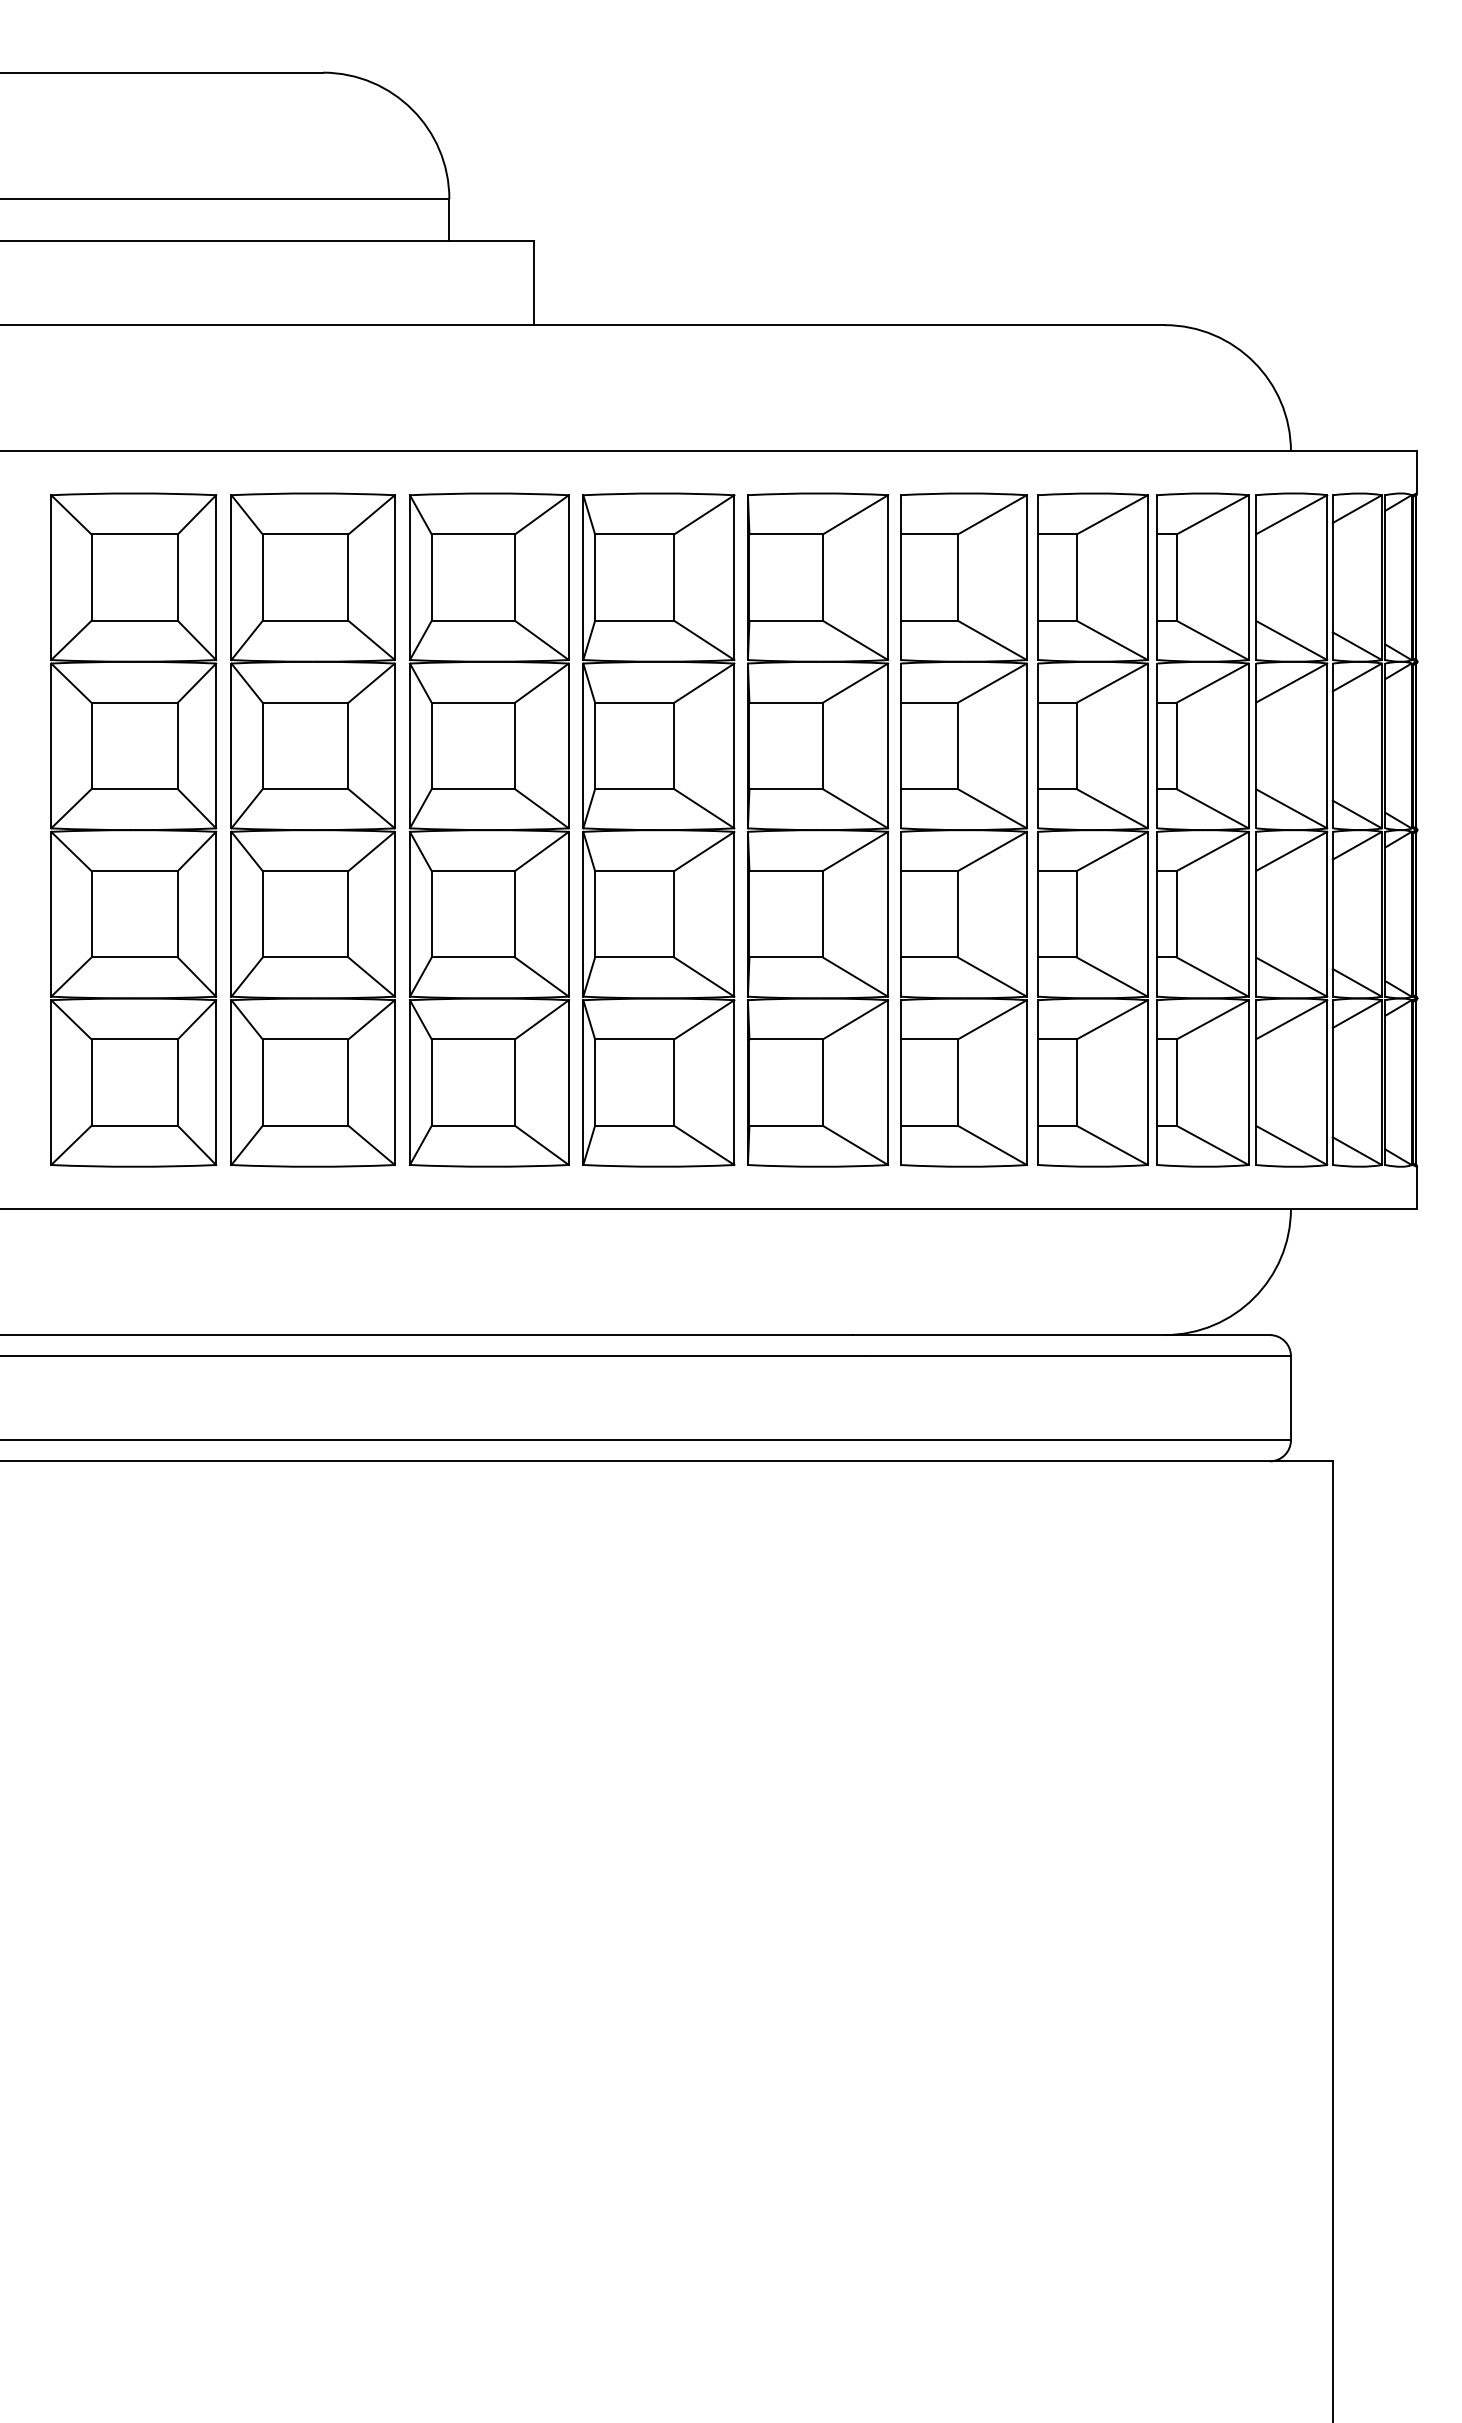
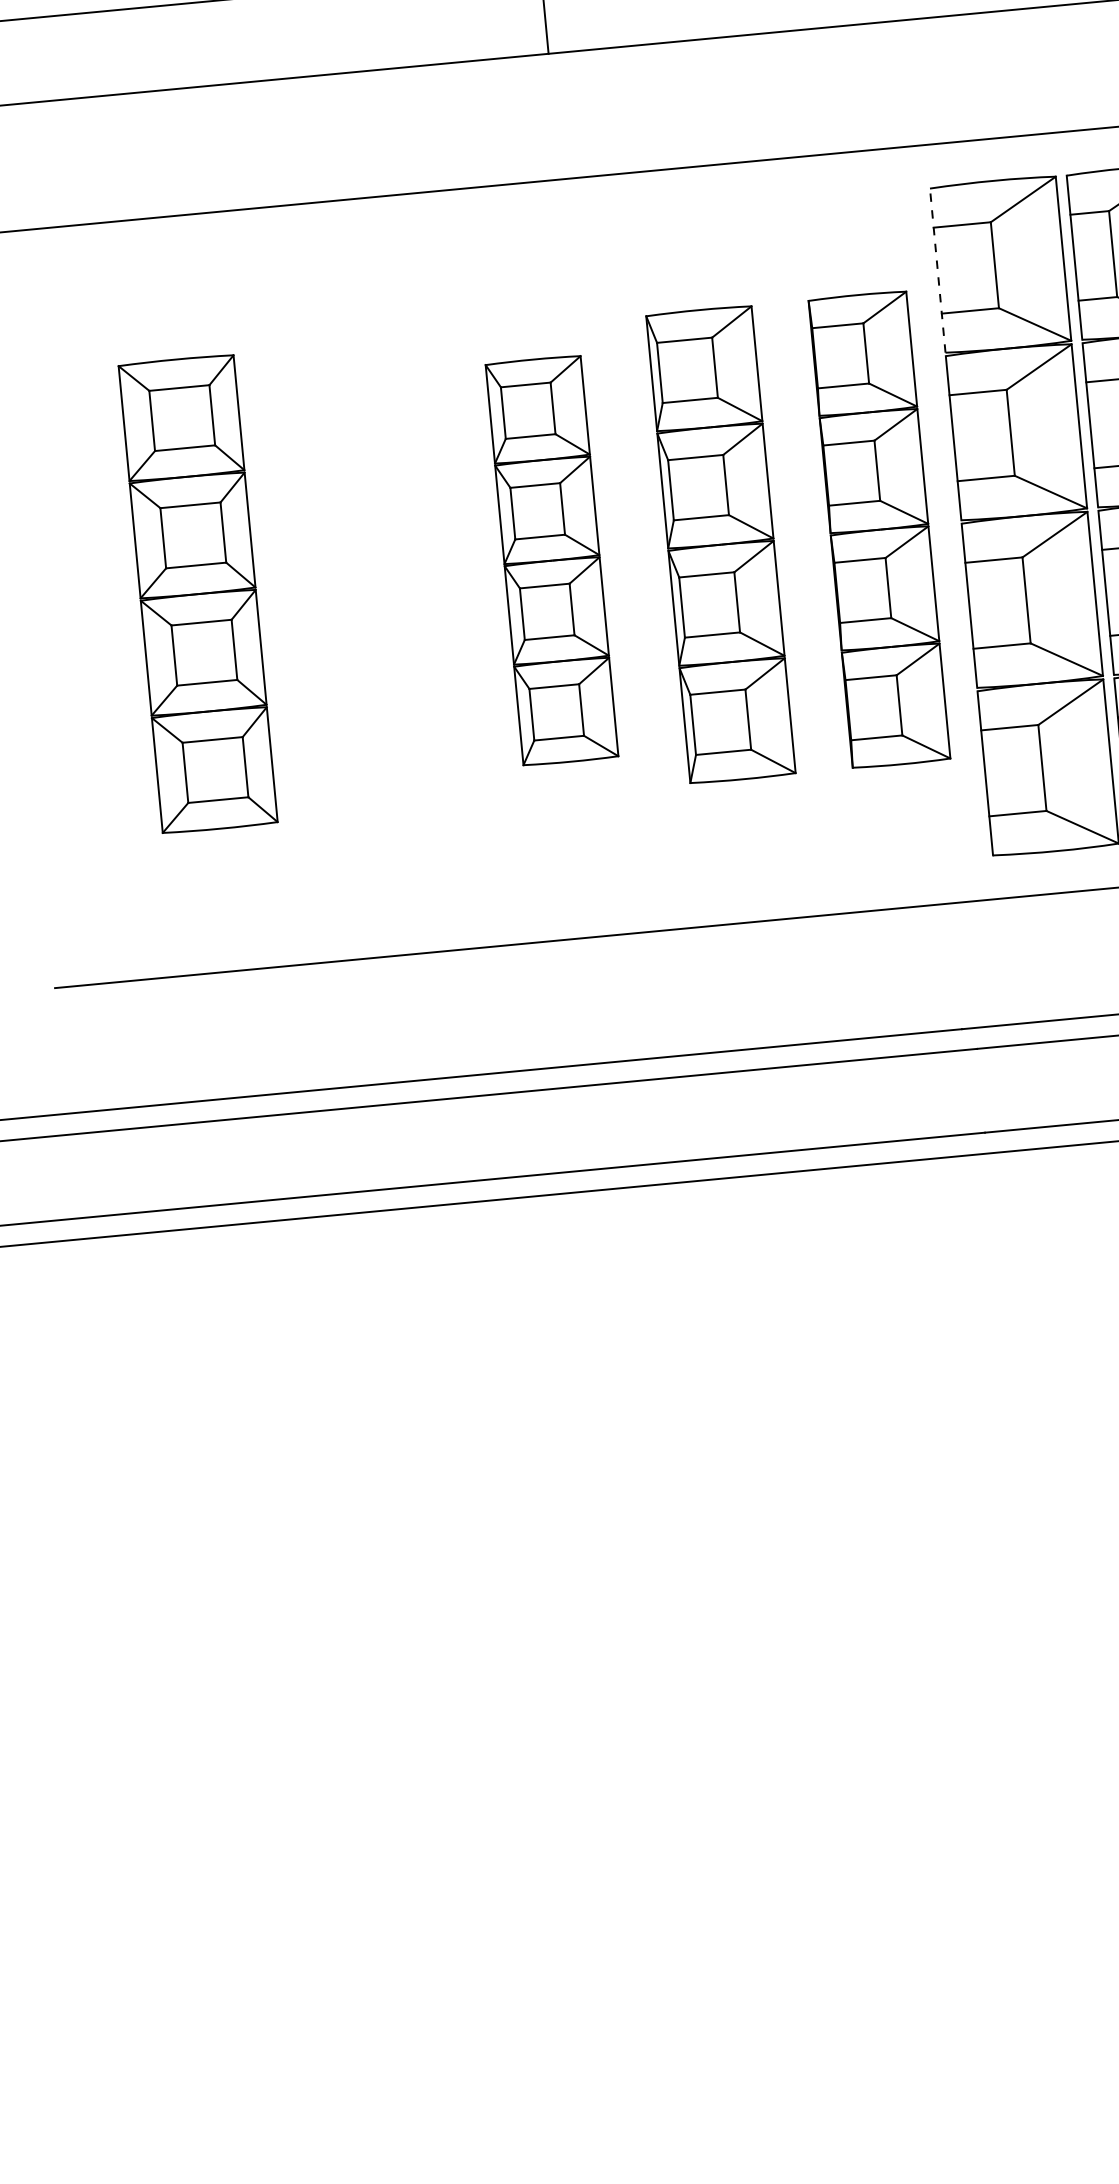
line: (900, 577) -> (937, 270), solid -> dashed
part: (133, 829) -> (197, 593), size x0.7
part: (312, 829) -> (376, 576), removed
part: (488, 829) -> (551, 560), size x0.6
part: (658, 829) -> (720, 544), size x0.7
part: (818, 829) -> (879, 529), size x0.7

